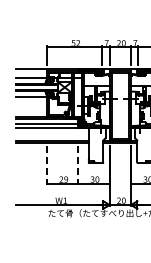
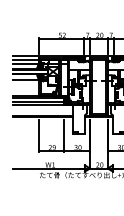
line: (31, 73) -> (25, 60), added
line: (47, 165) -> (38, 135), dashed -> solid
line: (78, 165) -> (64, 135), dashed -> solid

